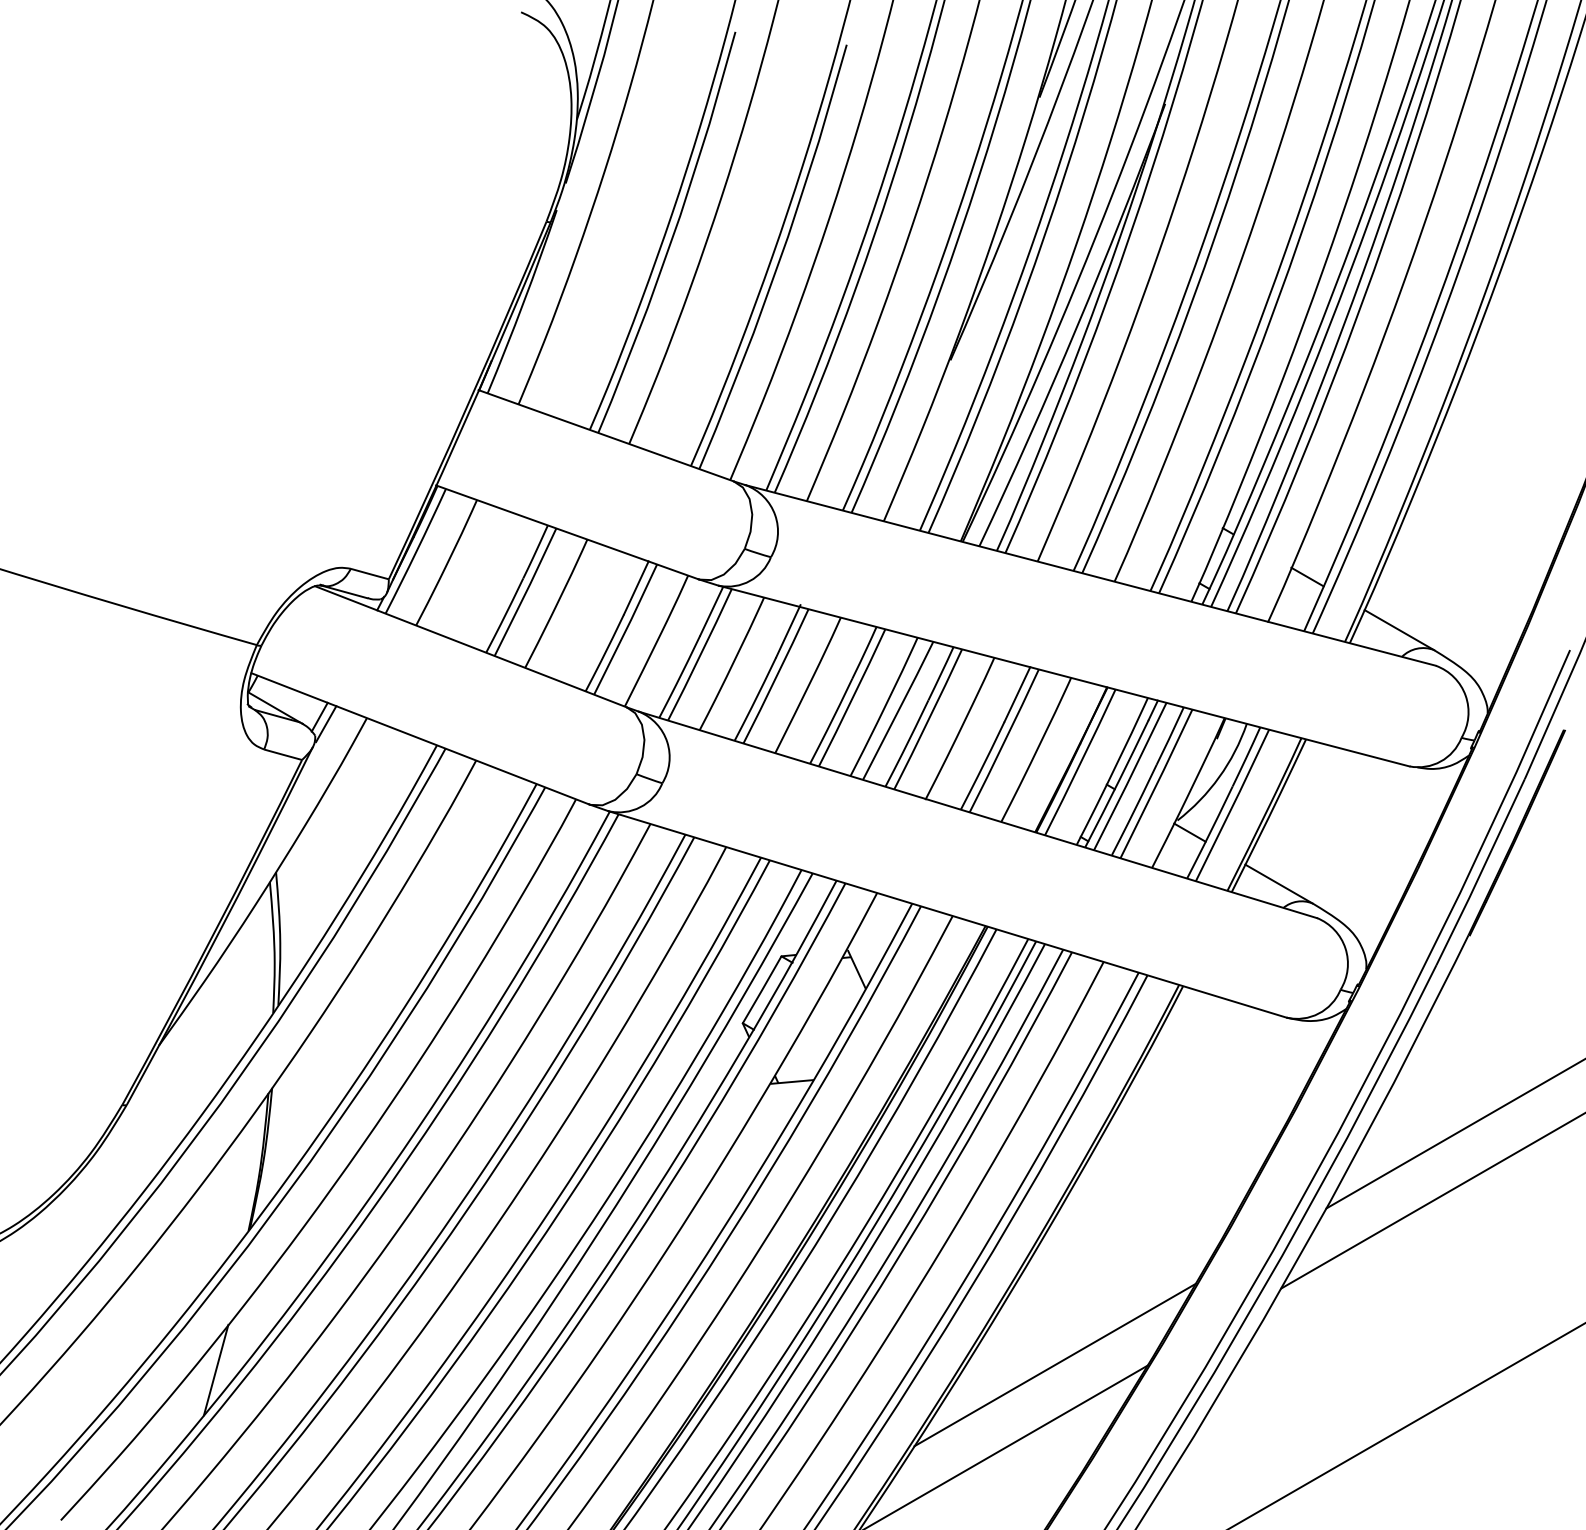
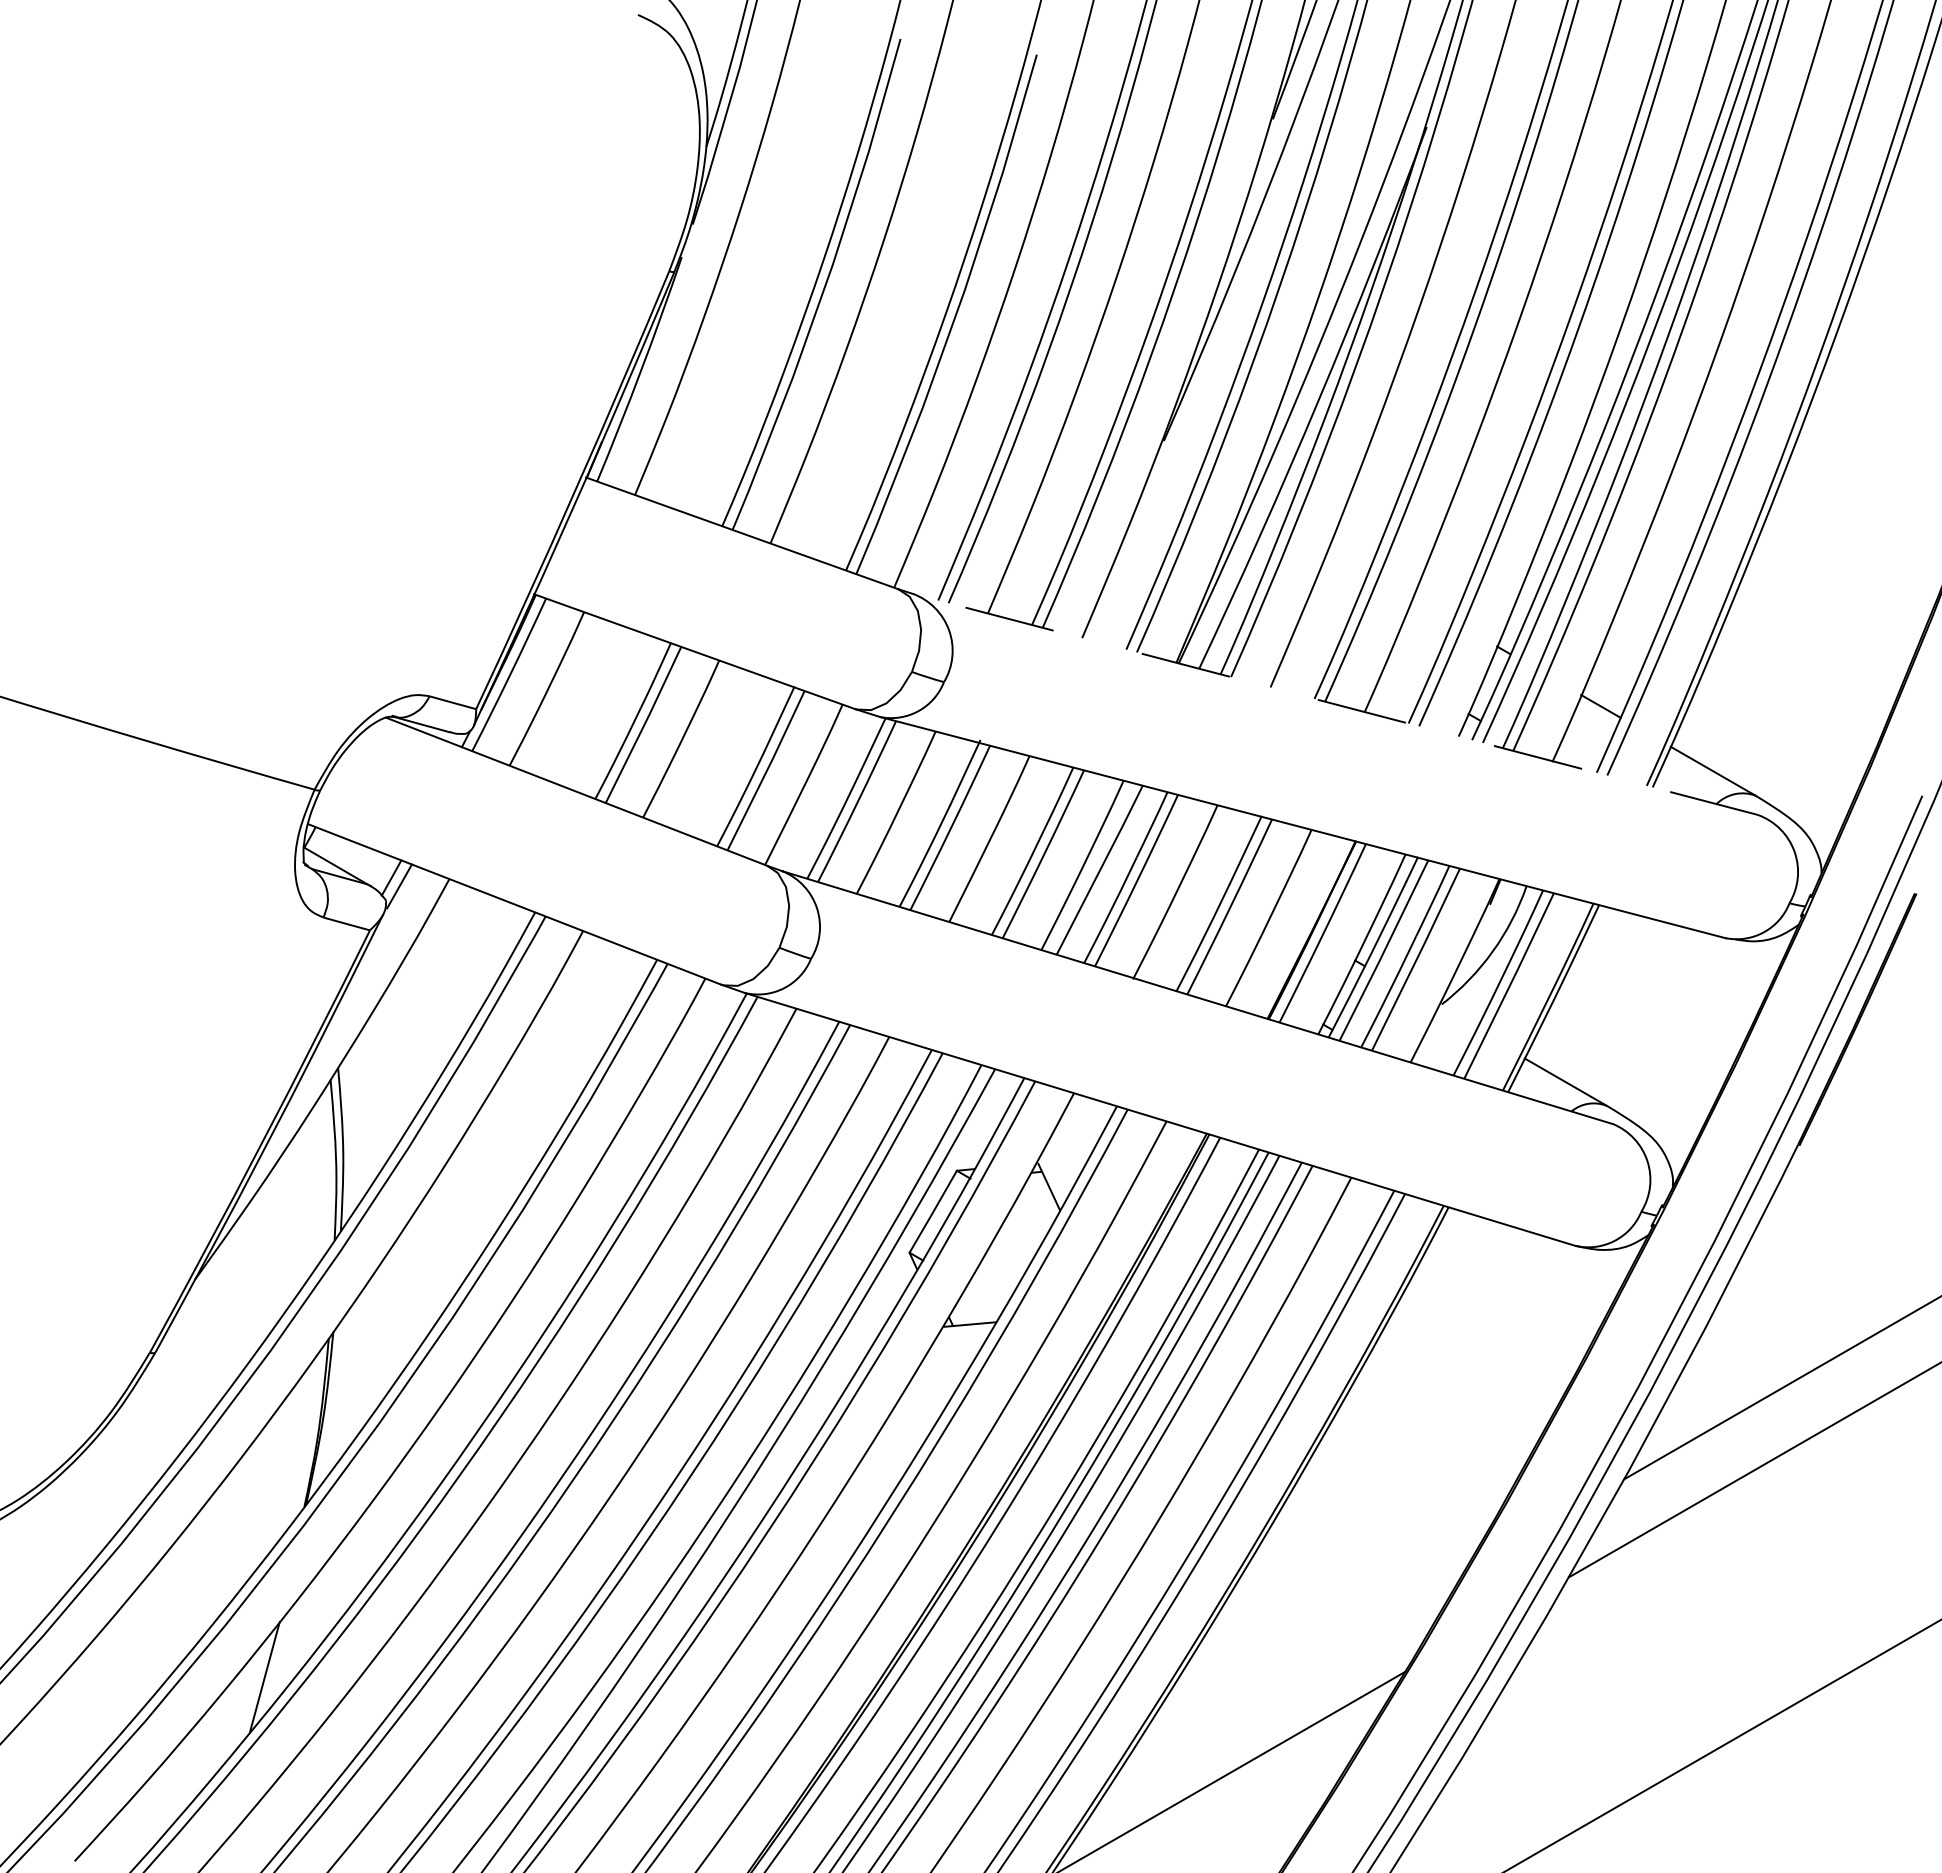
line: (1090, 575) -> (1335, 704), solid -> dashed
line: (1189, 832) -> (1456, 1019), removed
line: (1054, 1364) -> (1291, 1670), removed

